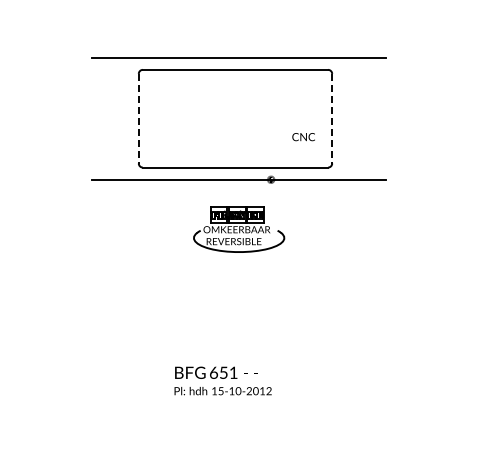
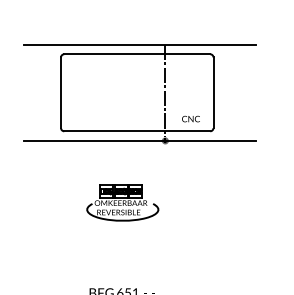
line: (271, 116) -> (165, 91), added
line: (138, 118) -> (60, 92), dashed -> solid
line: (332, 118) -> (213, 92), dashed -> solid
text: (303, 137) -> (190, 119), moved
part: (239, 229) -> (123, 202), moved

